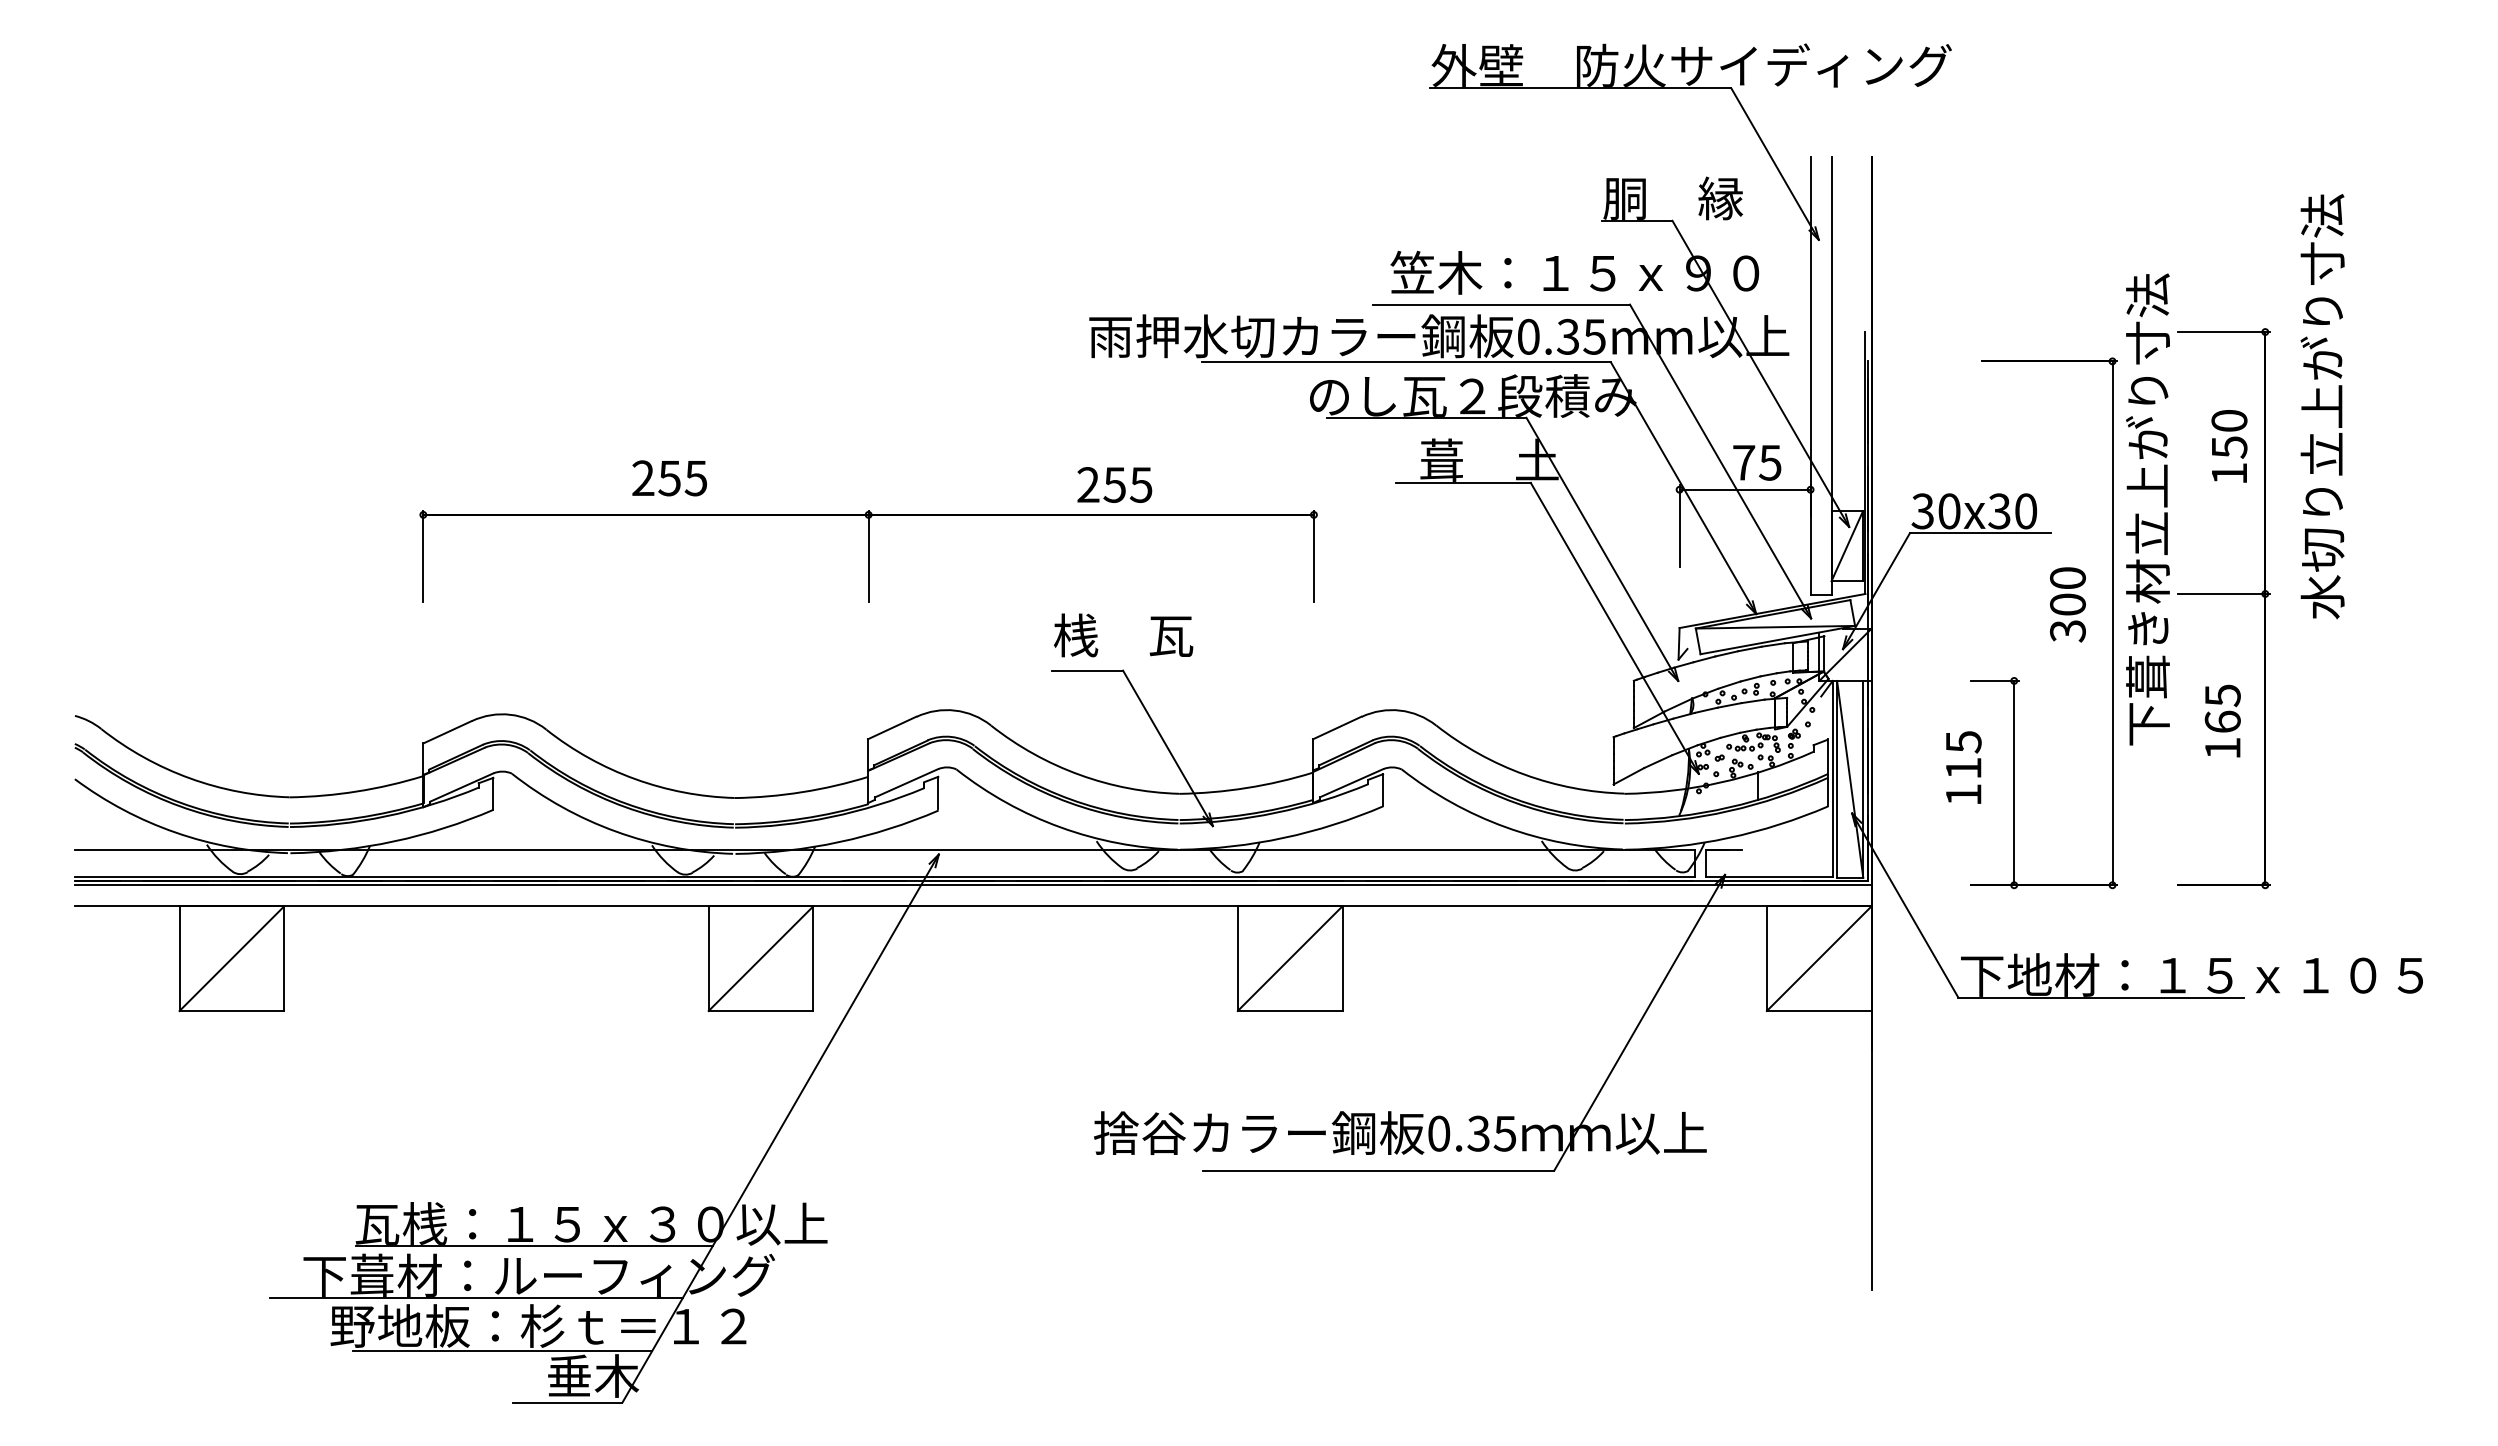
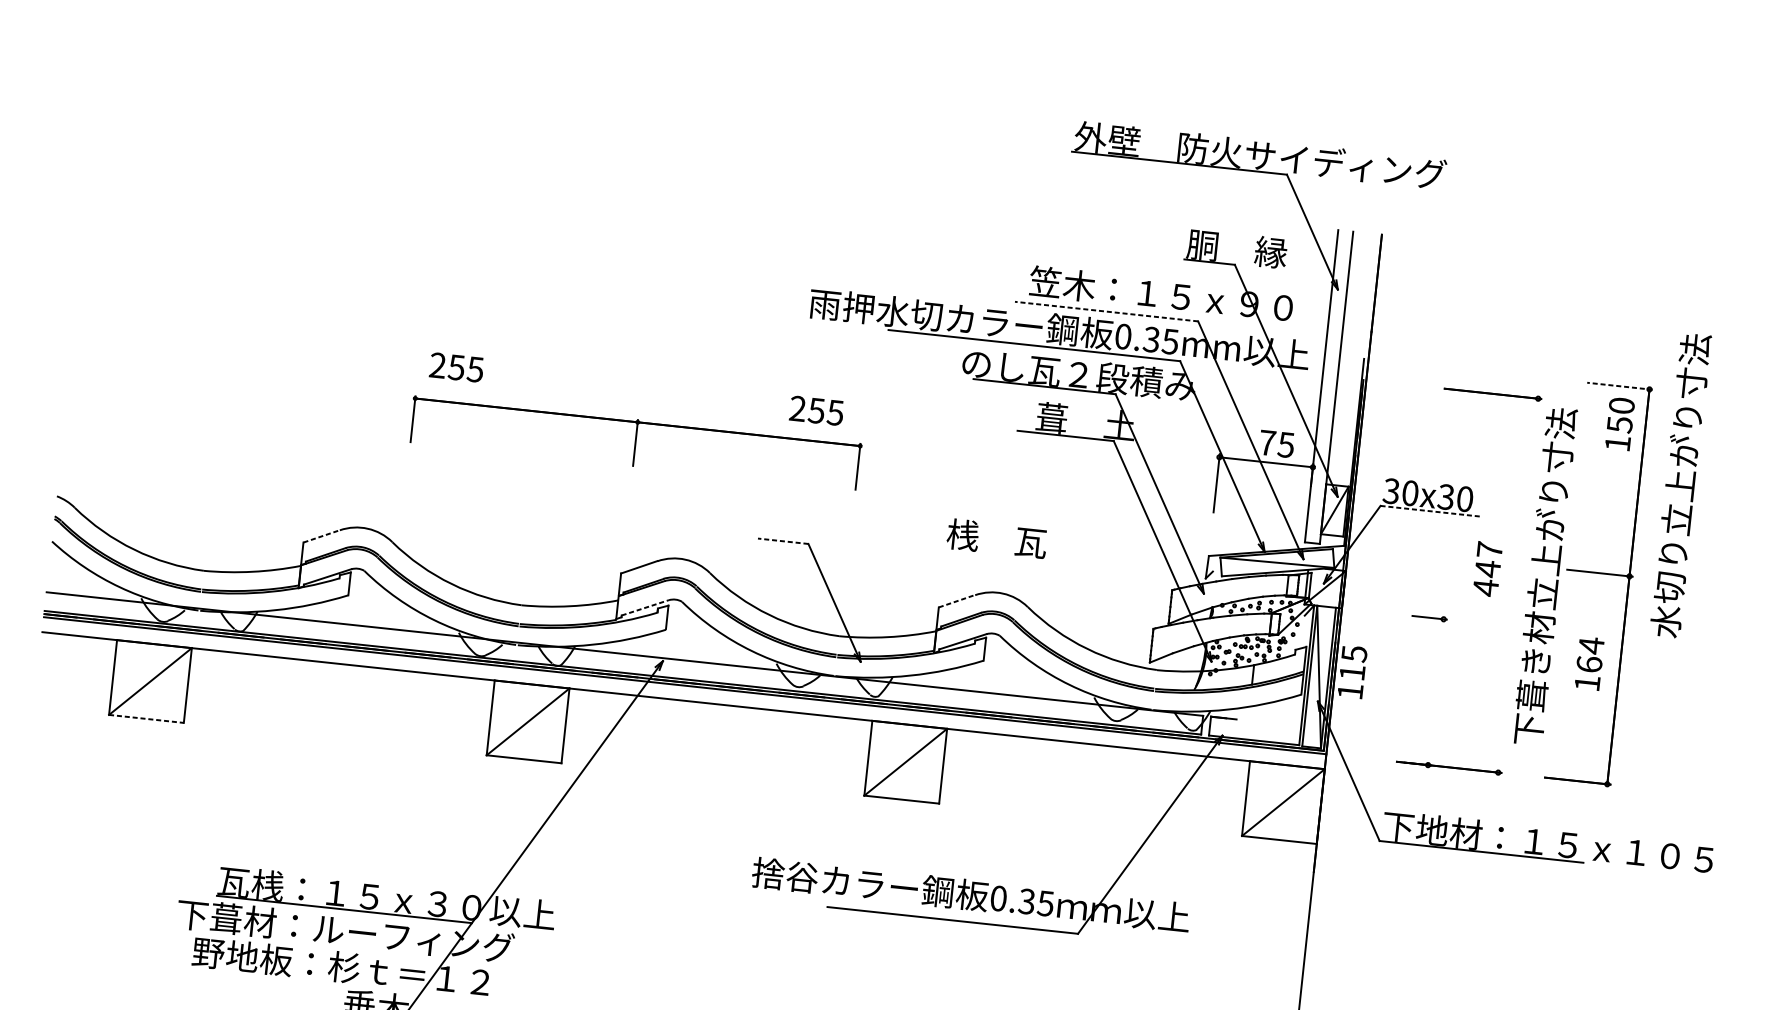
line: (1501, 304) -> (1106, 311), solid -> dashed
line: (2223, 332) -> (1619, 386), solid -> dashed
text: (2322, 406) -> (1680, 485), moved
text: (2229, 446) -> (1619, 424), moved
text: (669, 478) -> (456, 367), moved
text: (2147, 509) -> (1544, 576), moved
line: (1980, 533) -> (1430, 511), solid -> dashed
part: (868, 556) -> (635, 443), size x0.7
text: (2067, 605) -> (1487, 569), 300 -> 447
line: (2112, 623) -> (1518, 585), removed
text: (1123, 635) -> (997, 538), moved
line: (1087, 670) -> (783, 541), solid -> dashed
text: (2222, 695) -> (1591, 645), 165 -> 164
line: (1337, 728) -> (957, 601), solid -> dashed
line: (447, 732) -> (321, 536), solid -> dashed
text: (1963, 767) -> (1352, 672), moved
line: (2014, 782) -> (1436, 691), removed
line: (906, 783) -> (645, 608), solid -> dashed
line: (232, 1010) -> (146, 718), solid -> dashed
line: (476, 1298) -> (299, 942), removed
line: (502, 1350) -> (313, 981), removed

